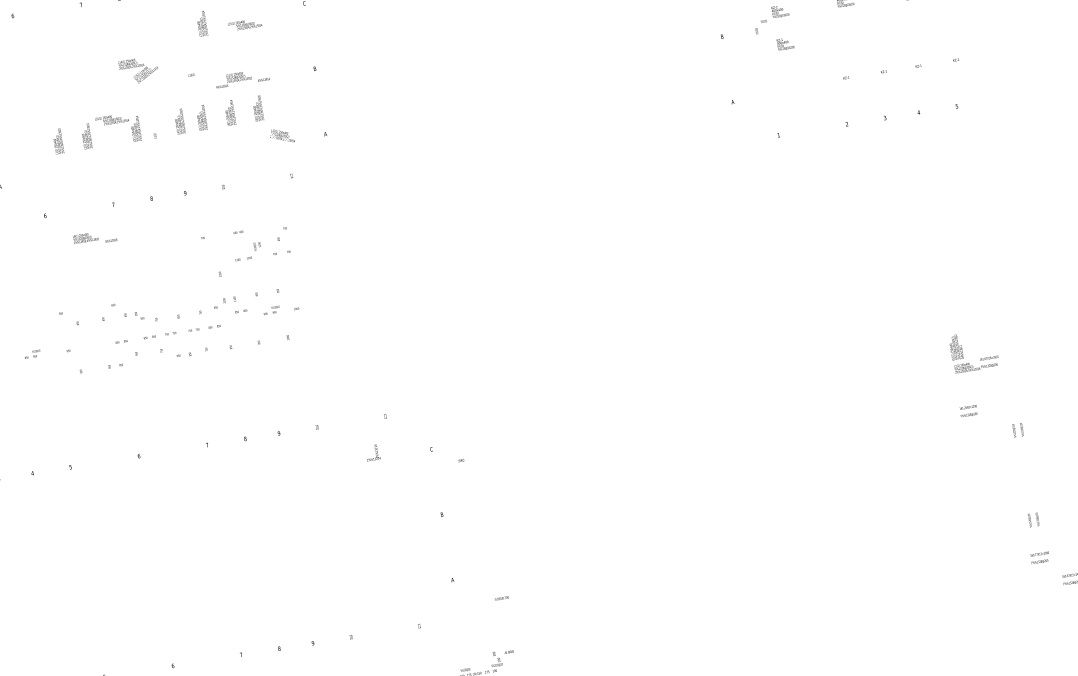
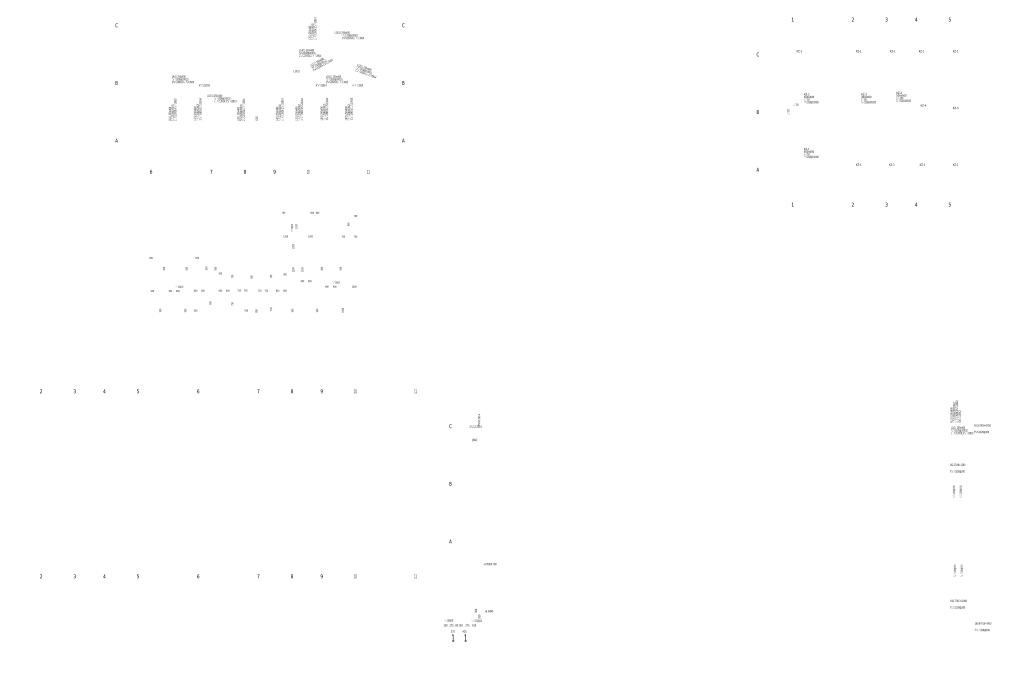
text: (785, 44) -> (811, 153), moved
text: (138, 70) -> (315, 59), moved
text: (281, 135) -> (365, 70), moved
text: (94, 237) -> (190, 80), moved
text: (253, 250) -> (290, 230), moved
text: (974, 351) -> (970, 417), moved
text: (31, 353) -> (175, 288), moved
text: (968, 410) -> (957, 467), moved
text: (372, 452) -> (475, 420), moved

